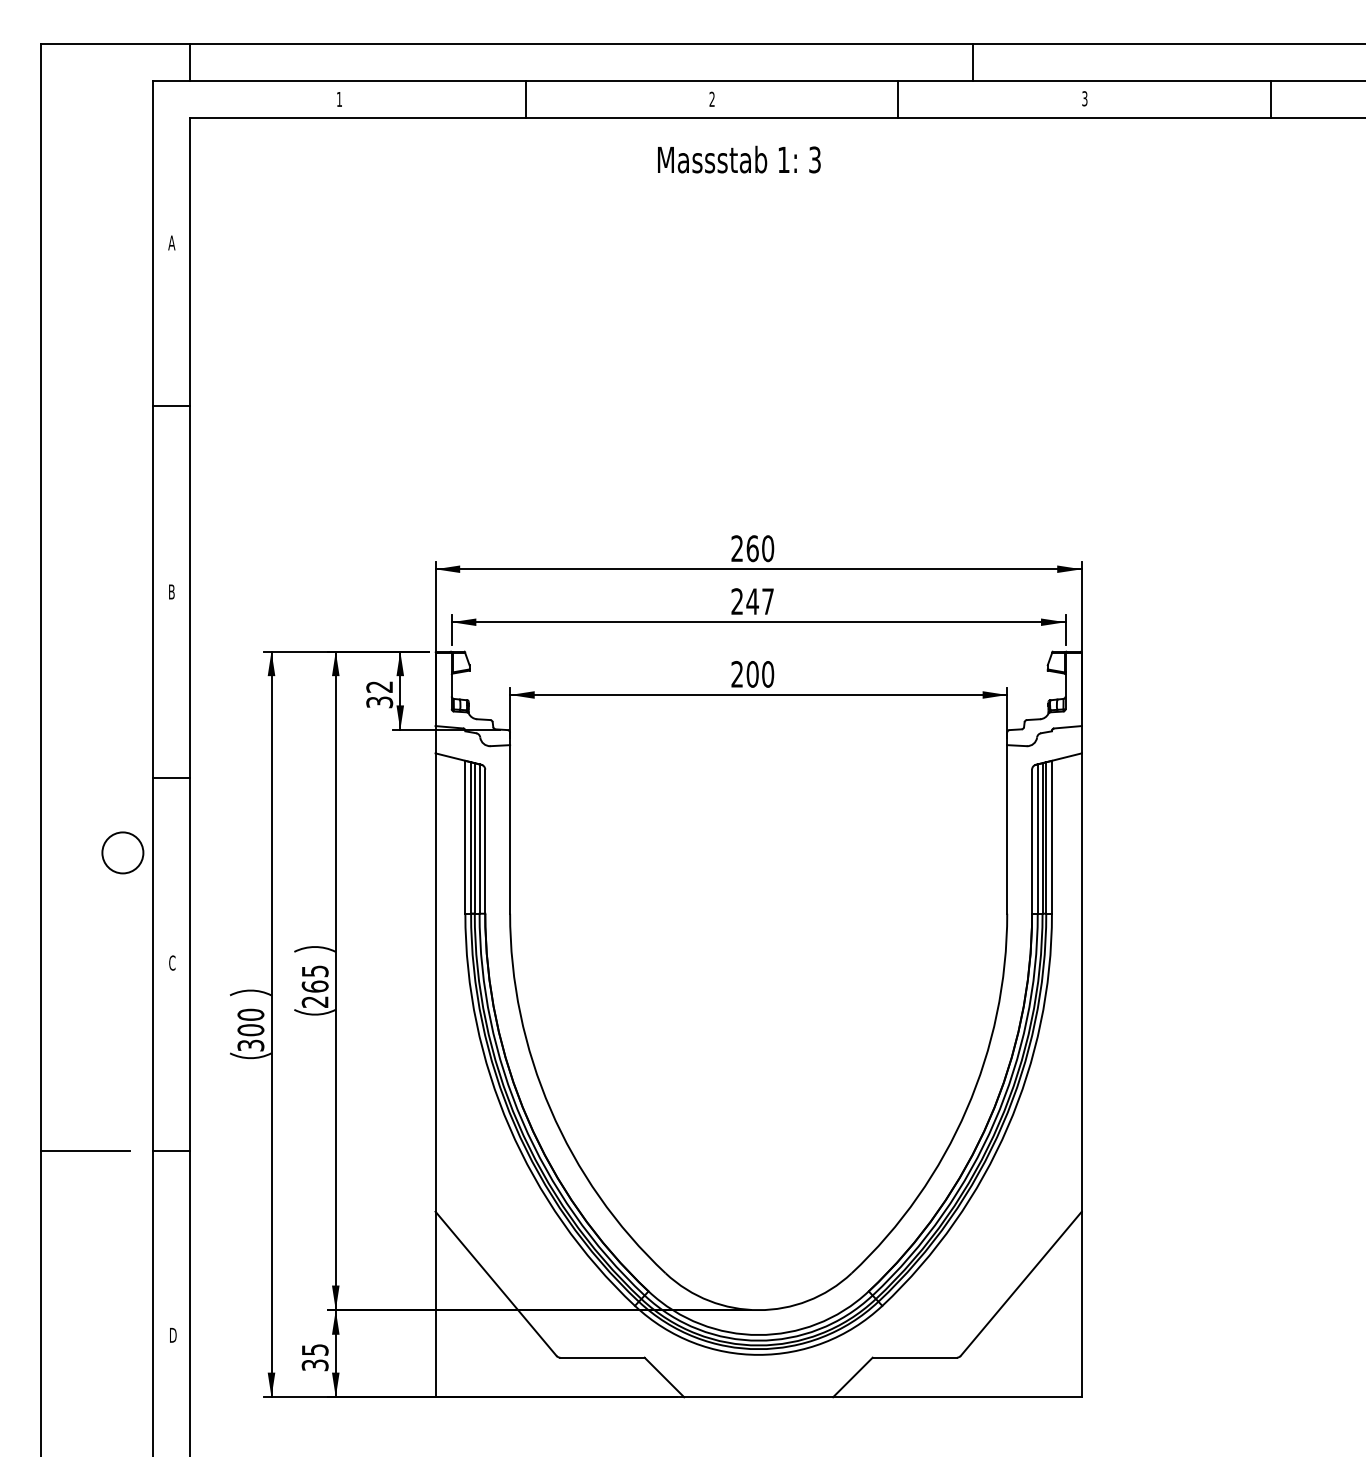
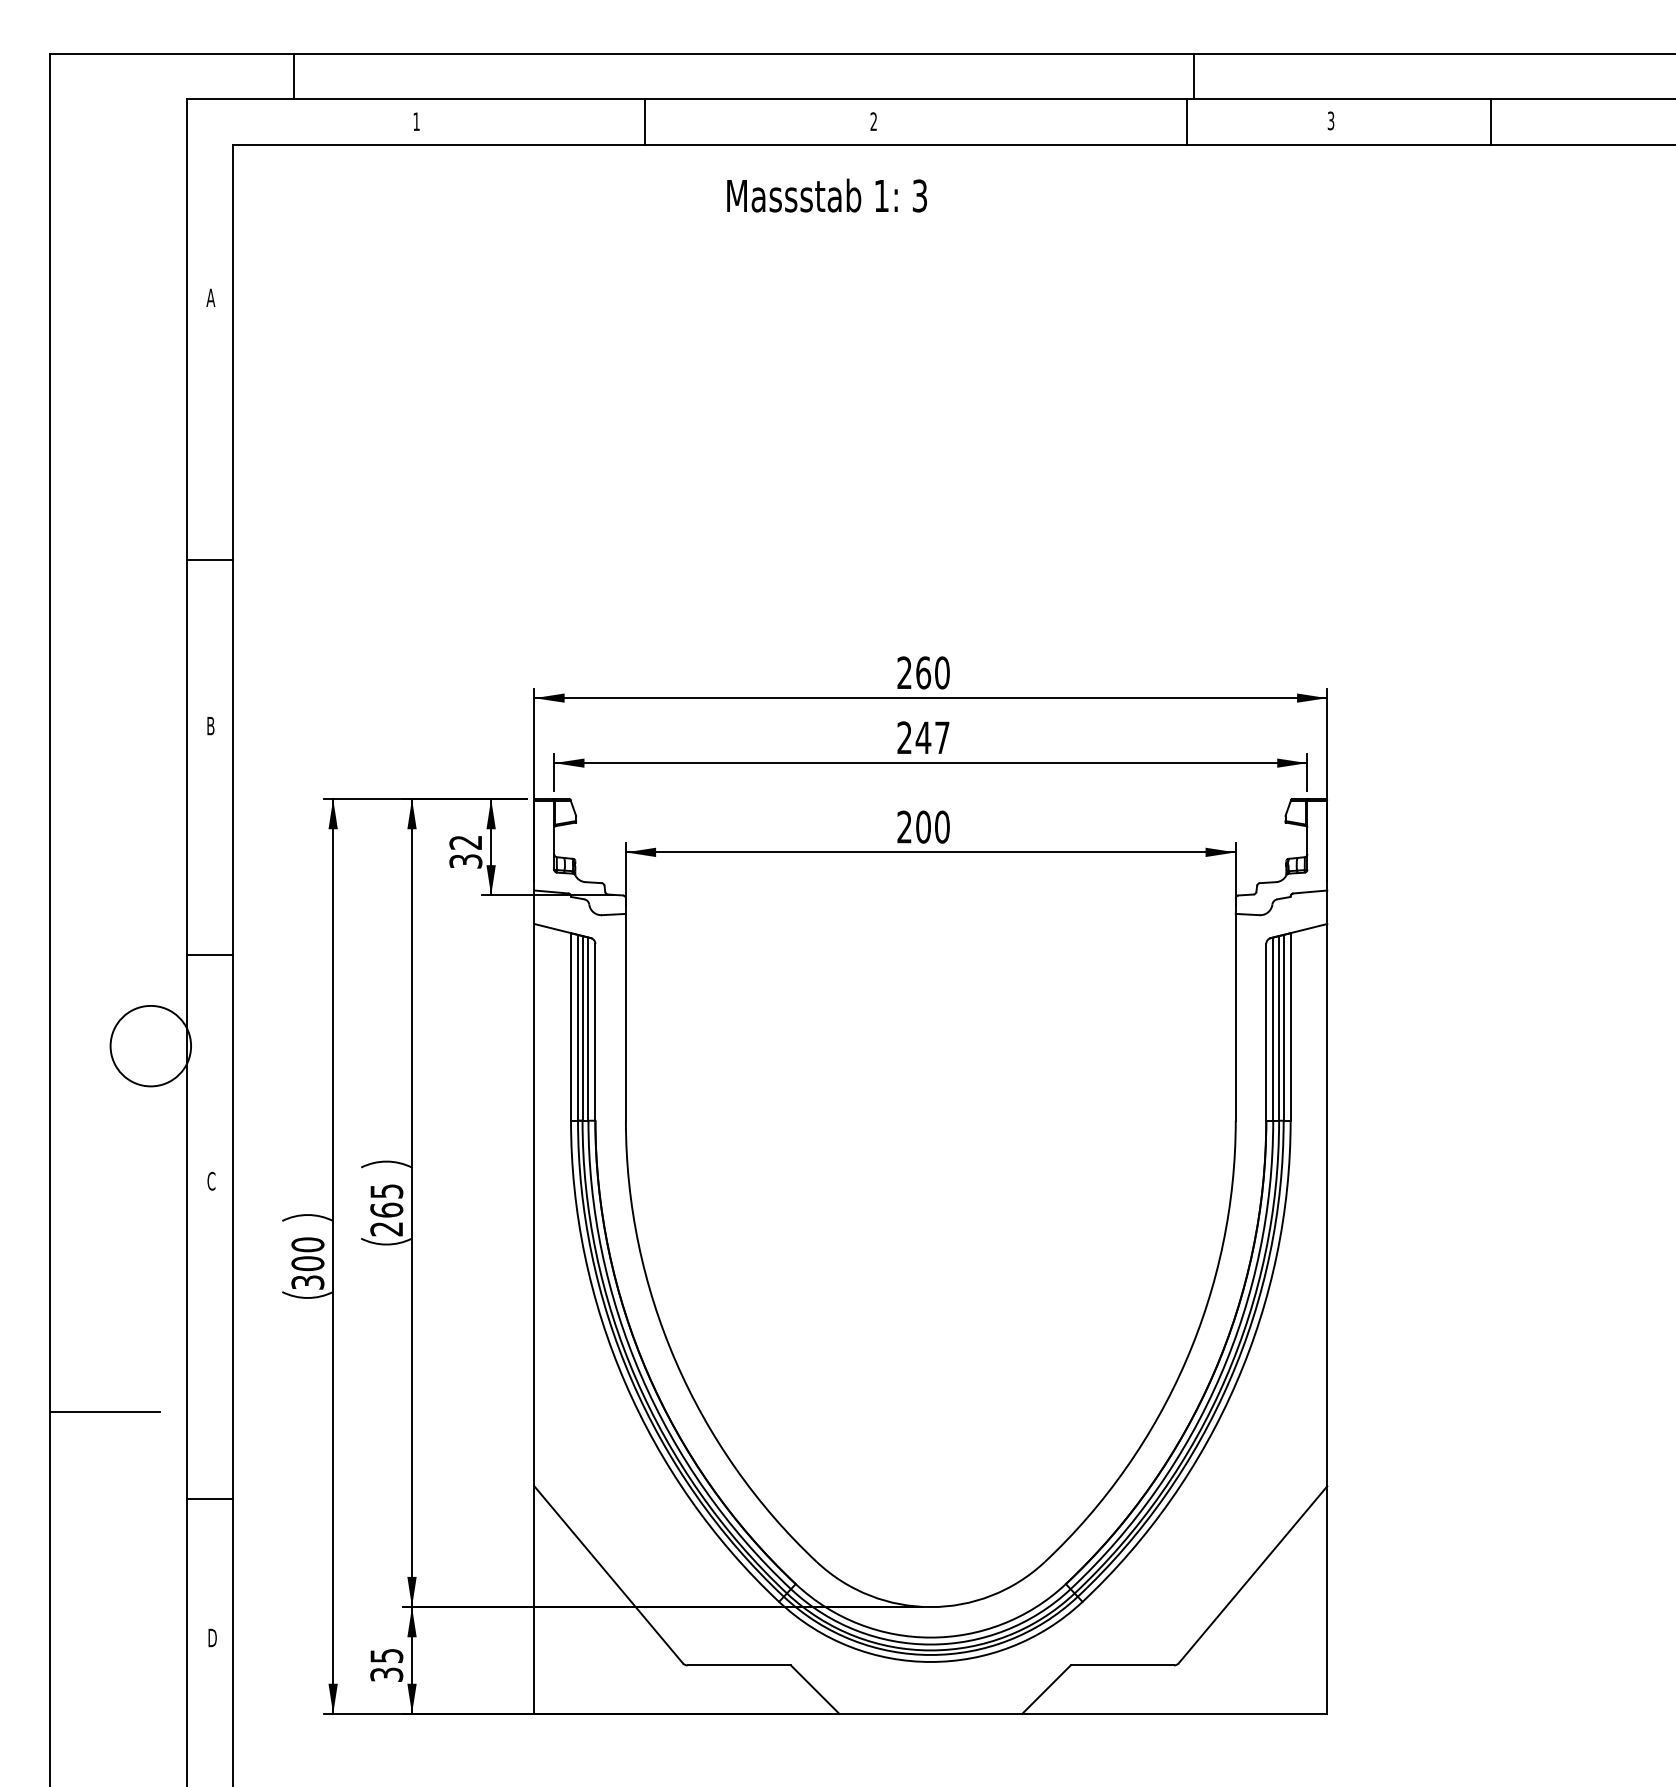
line: (190, 62) -> (294, 76), moved
line: (898, 100) -> (1187, 122), moved
line: (1271, 100) -> (1490, 122), moved
text: (738, 159) -> (826, 195), moved
line: (171, 405) -> (210, 560), moved
circle: (122, 853) -> (150, 1046), size x1.6
line: (171, 1151) -> (210, 1499), moved

